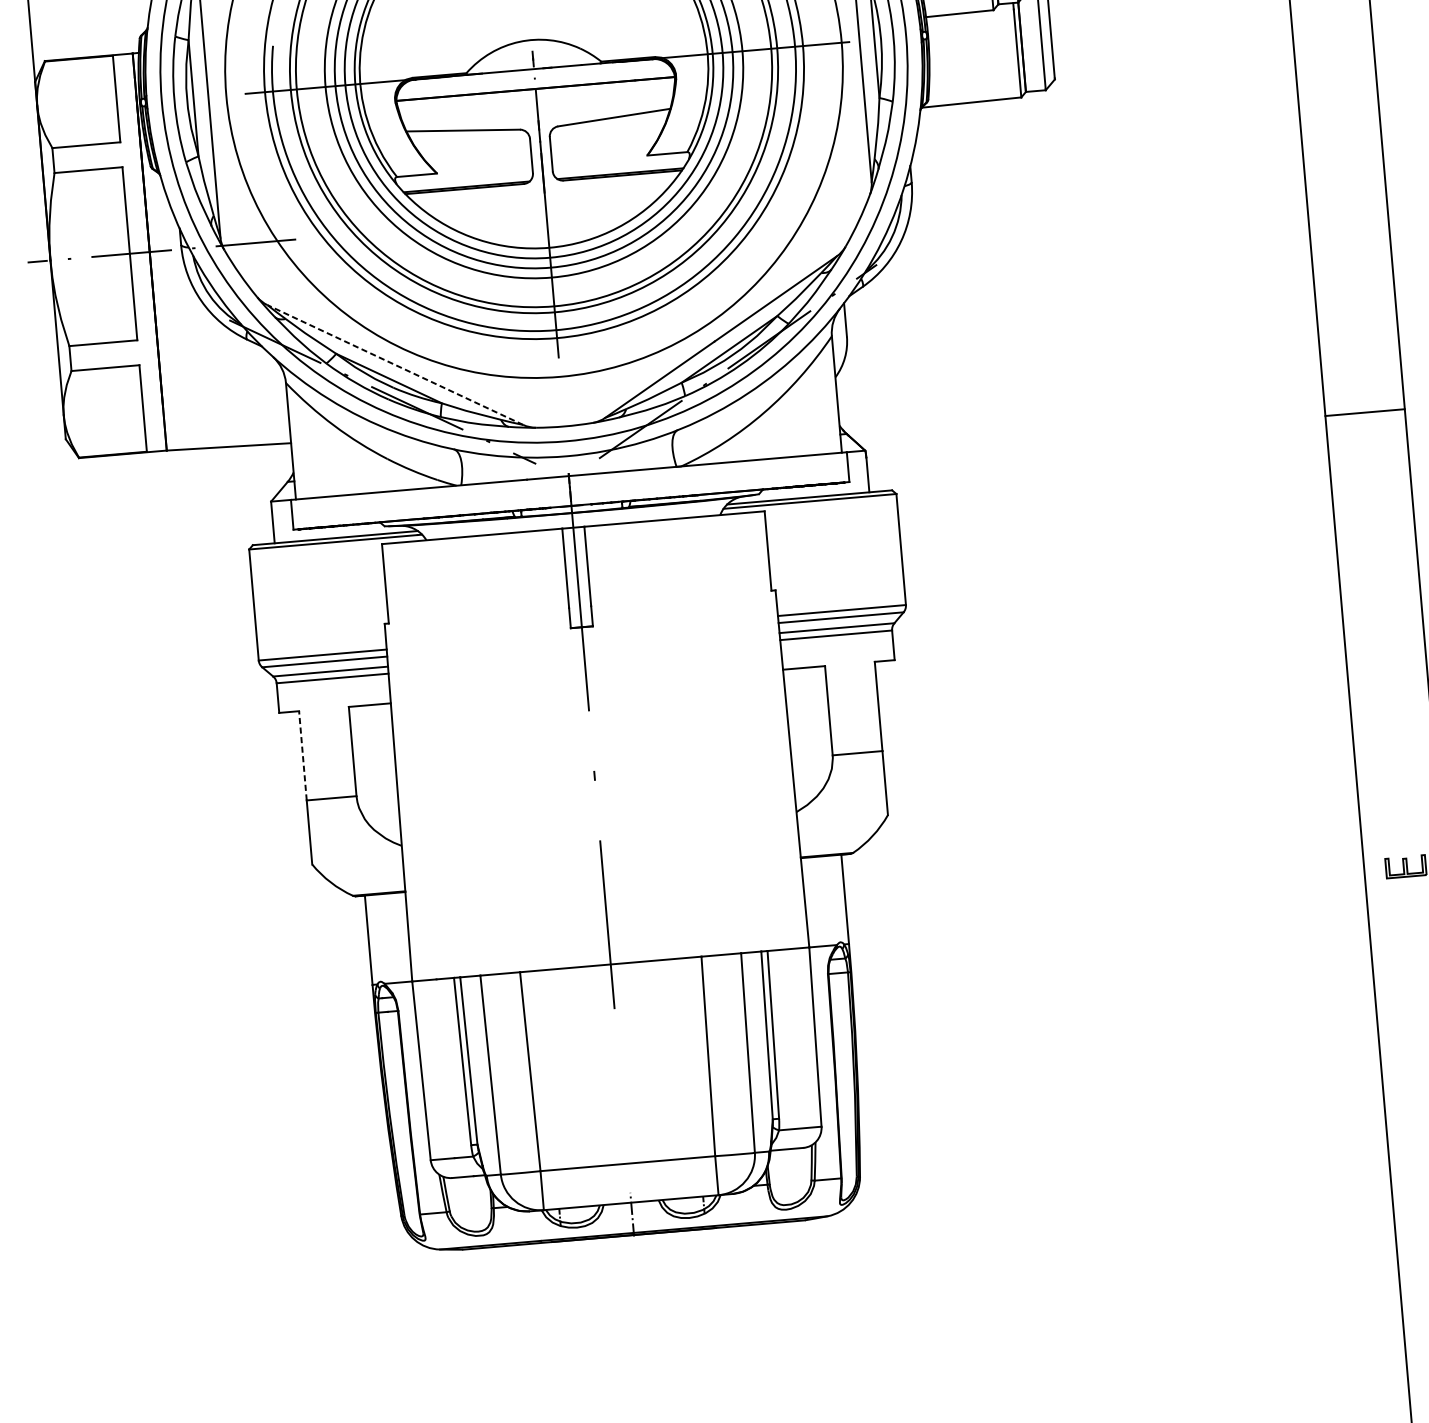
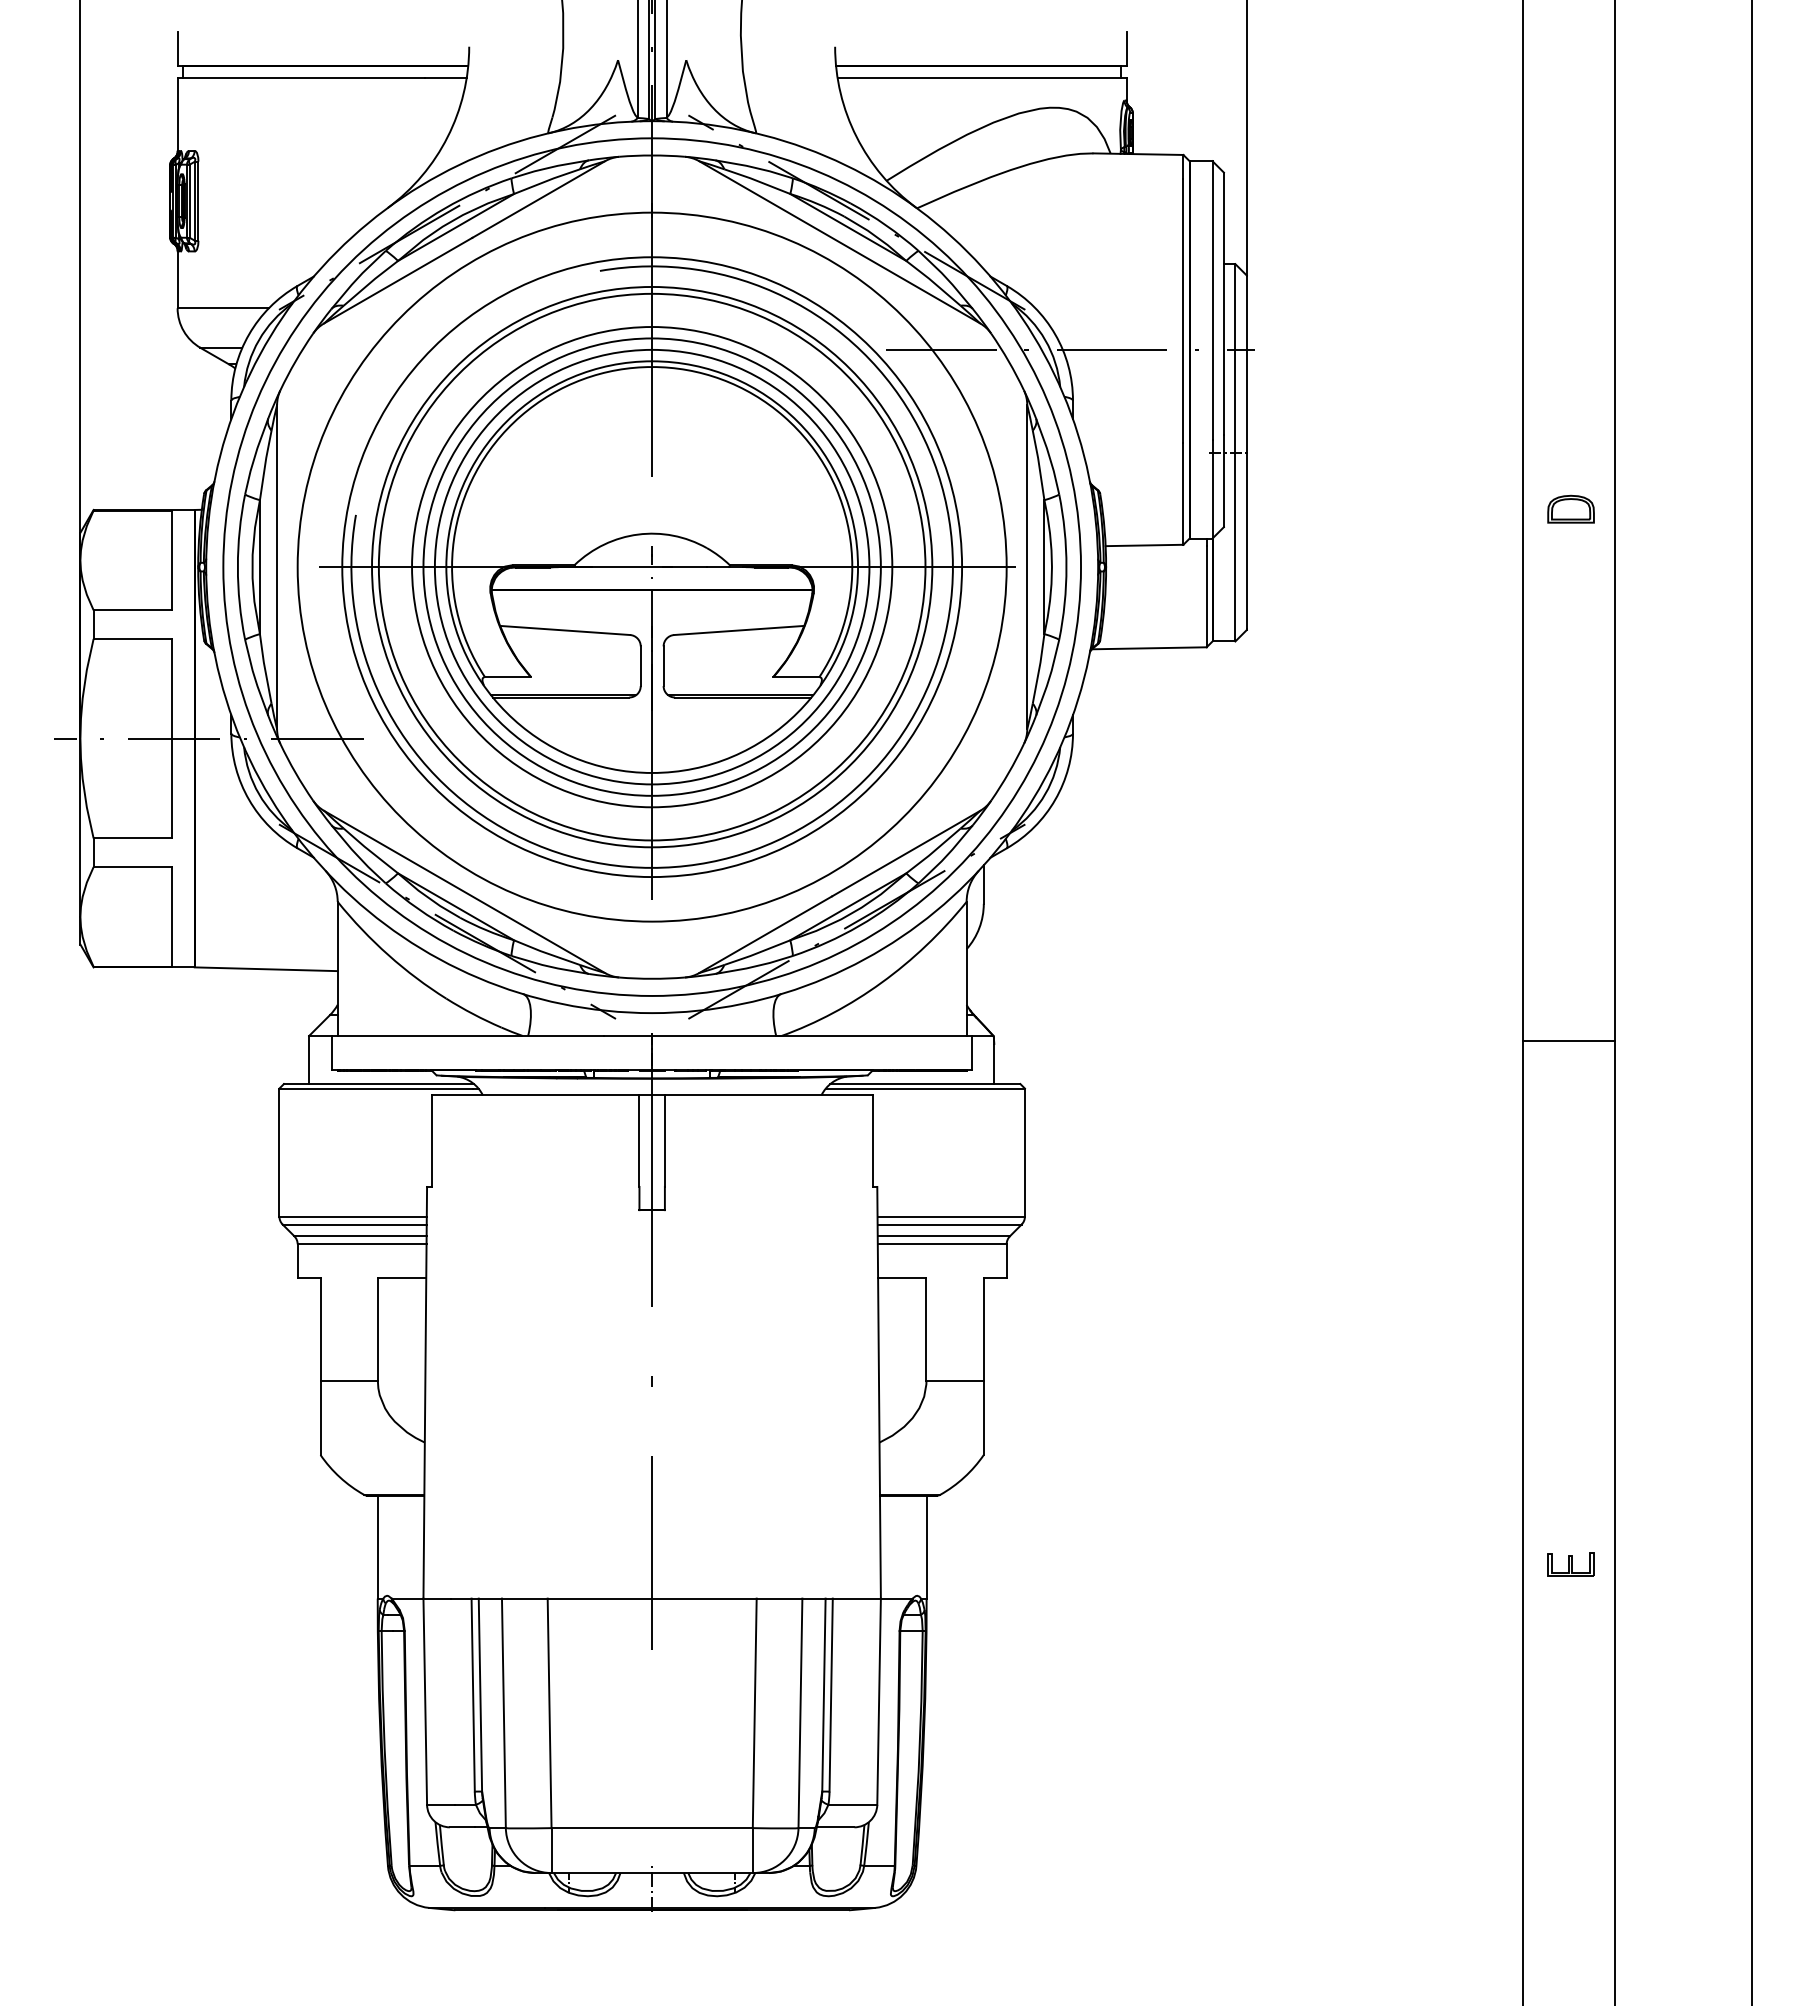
line: (395, 364) -> (464, 891), dashed -> solid
line: (302, 755) -> (320, 1329), dashed -> solid

